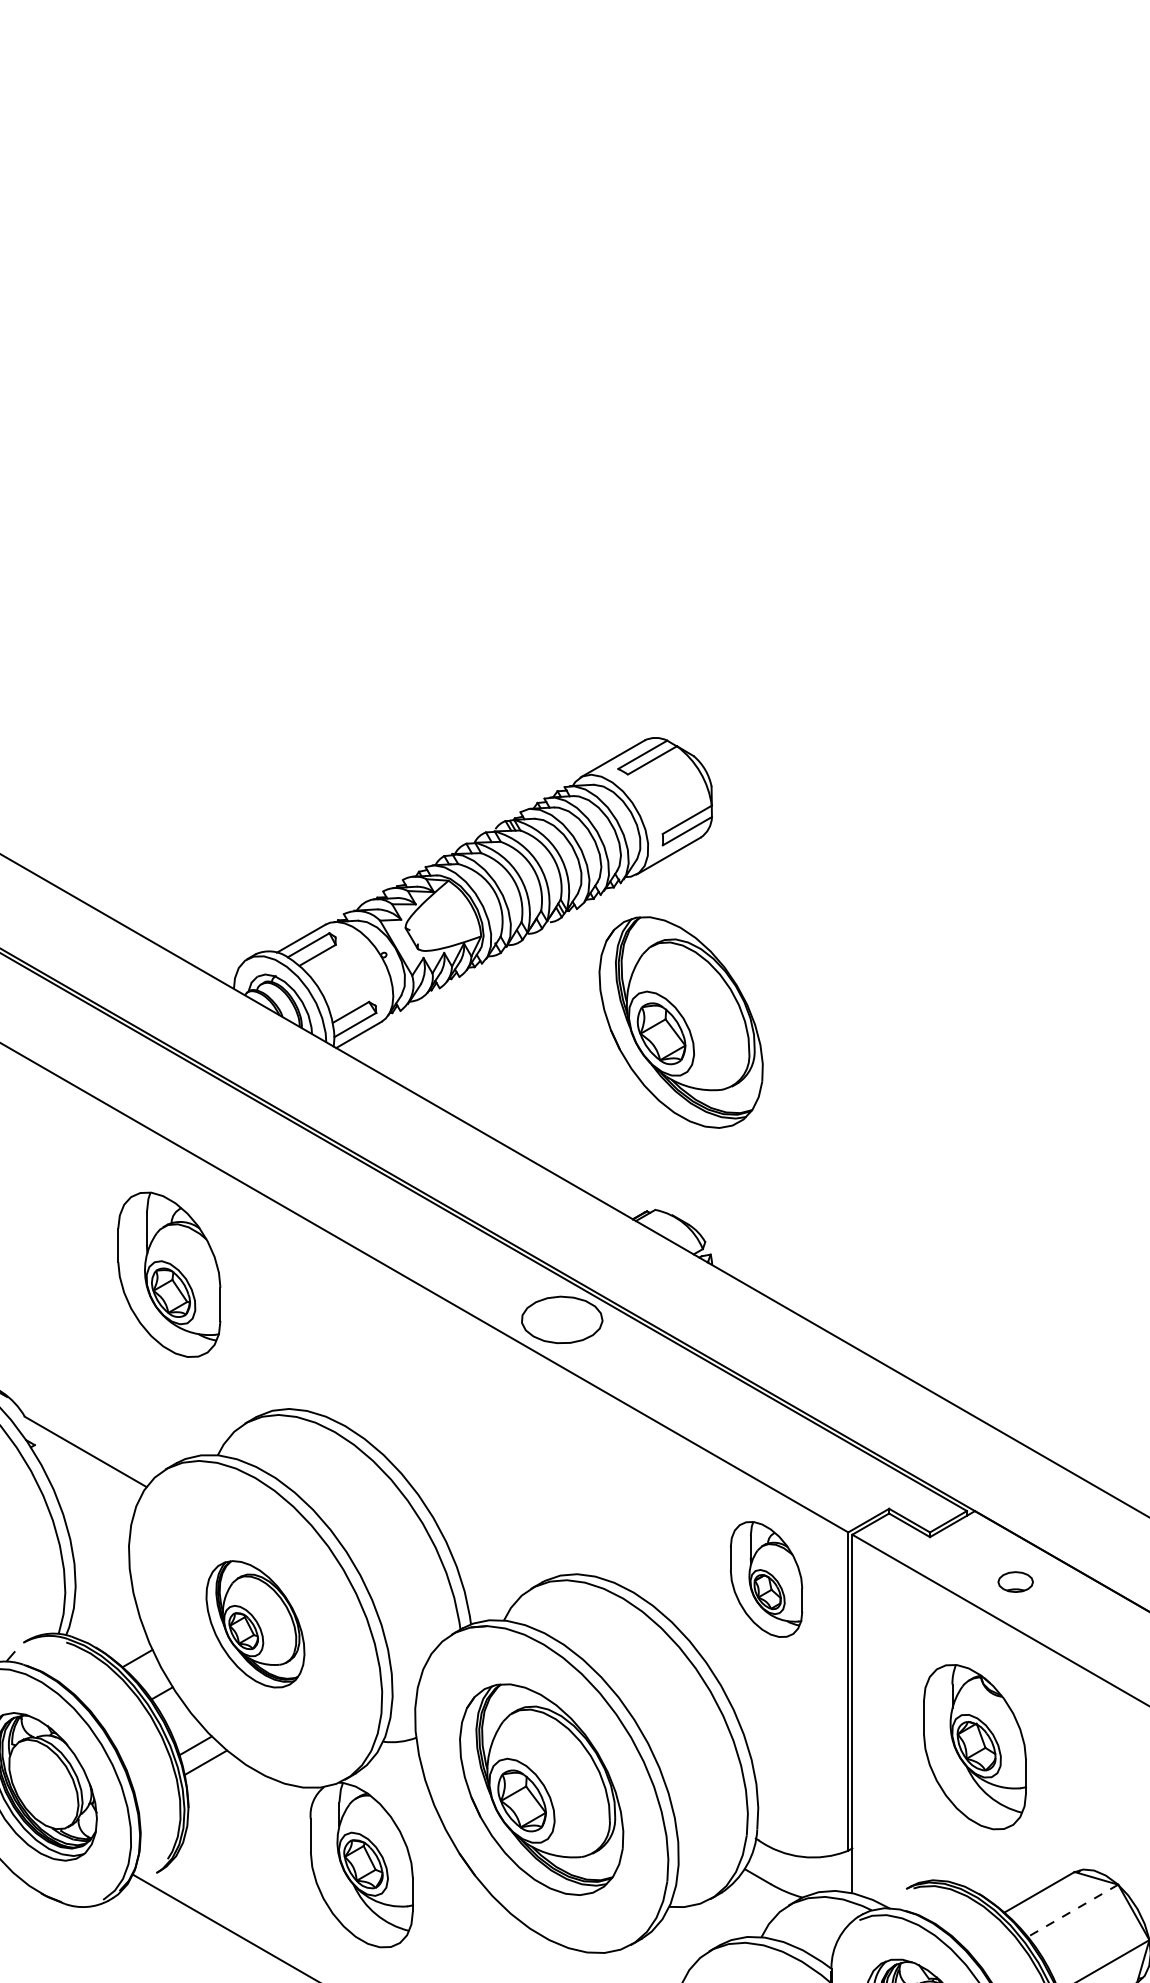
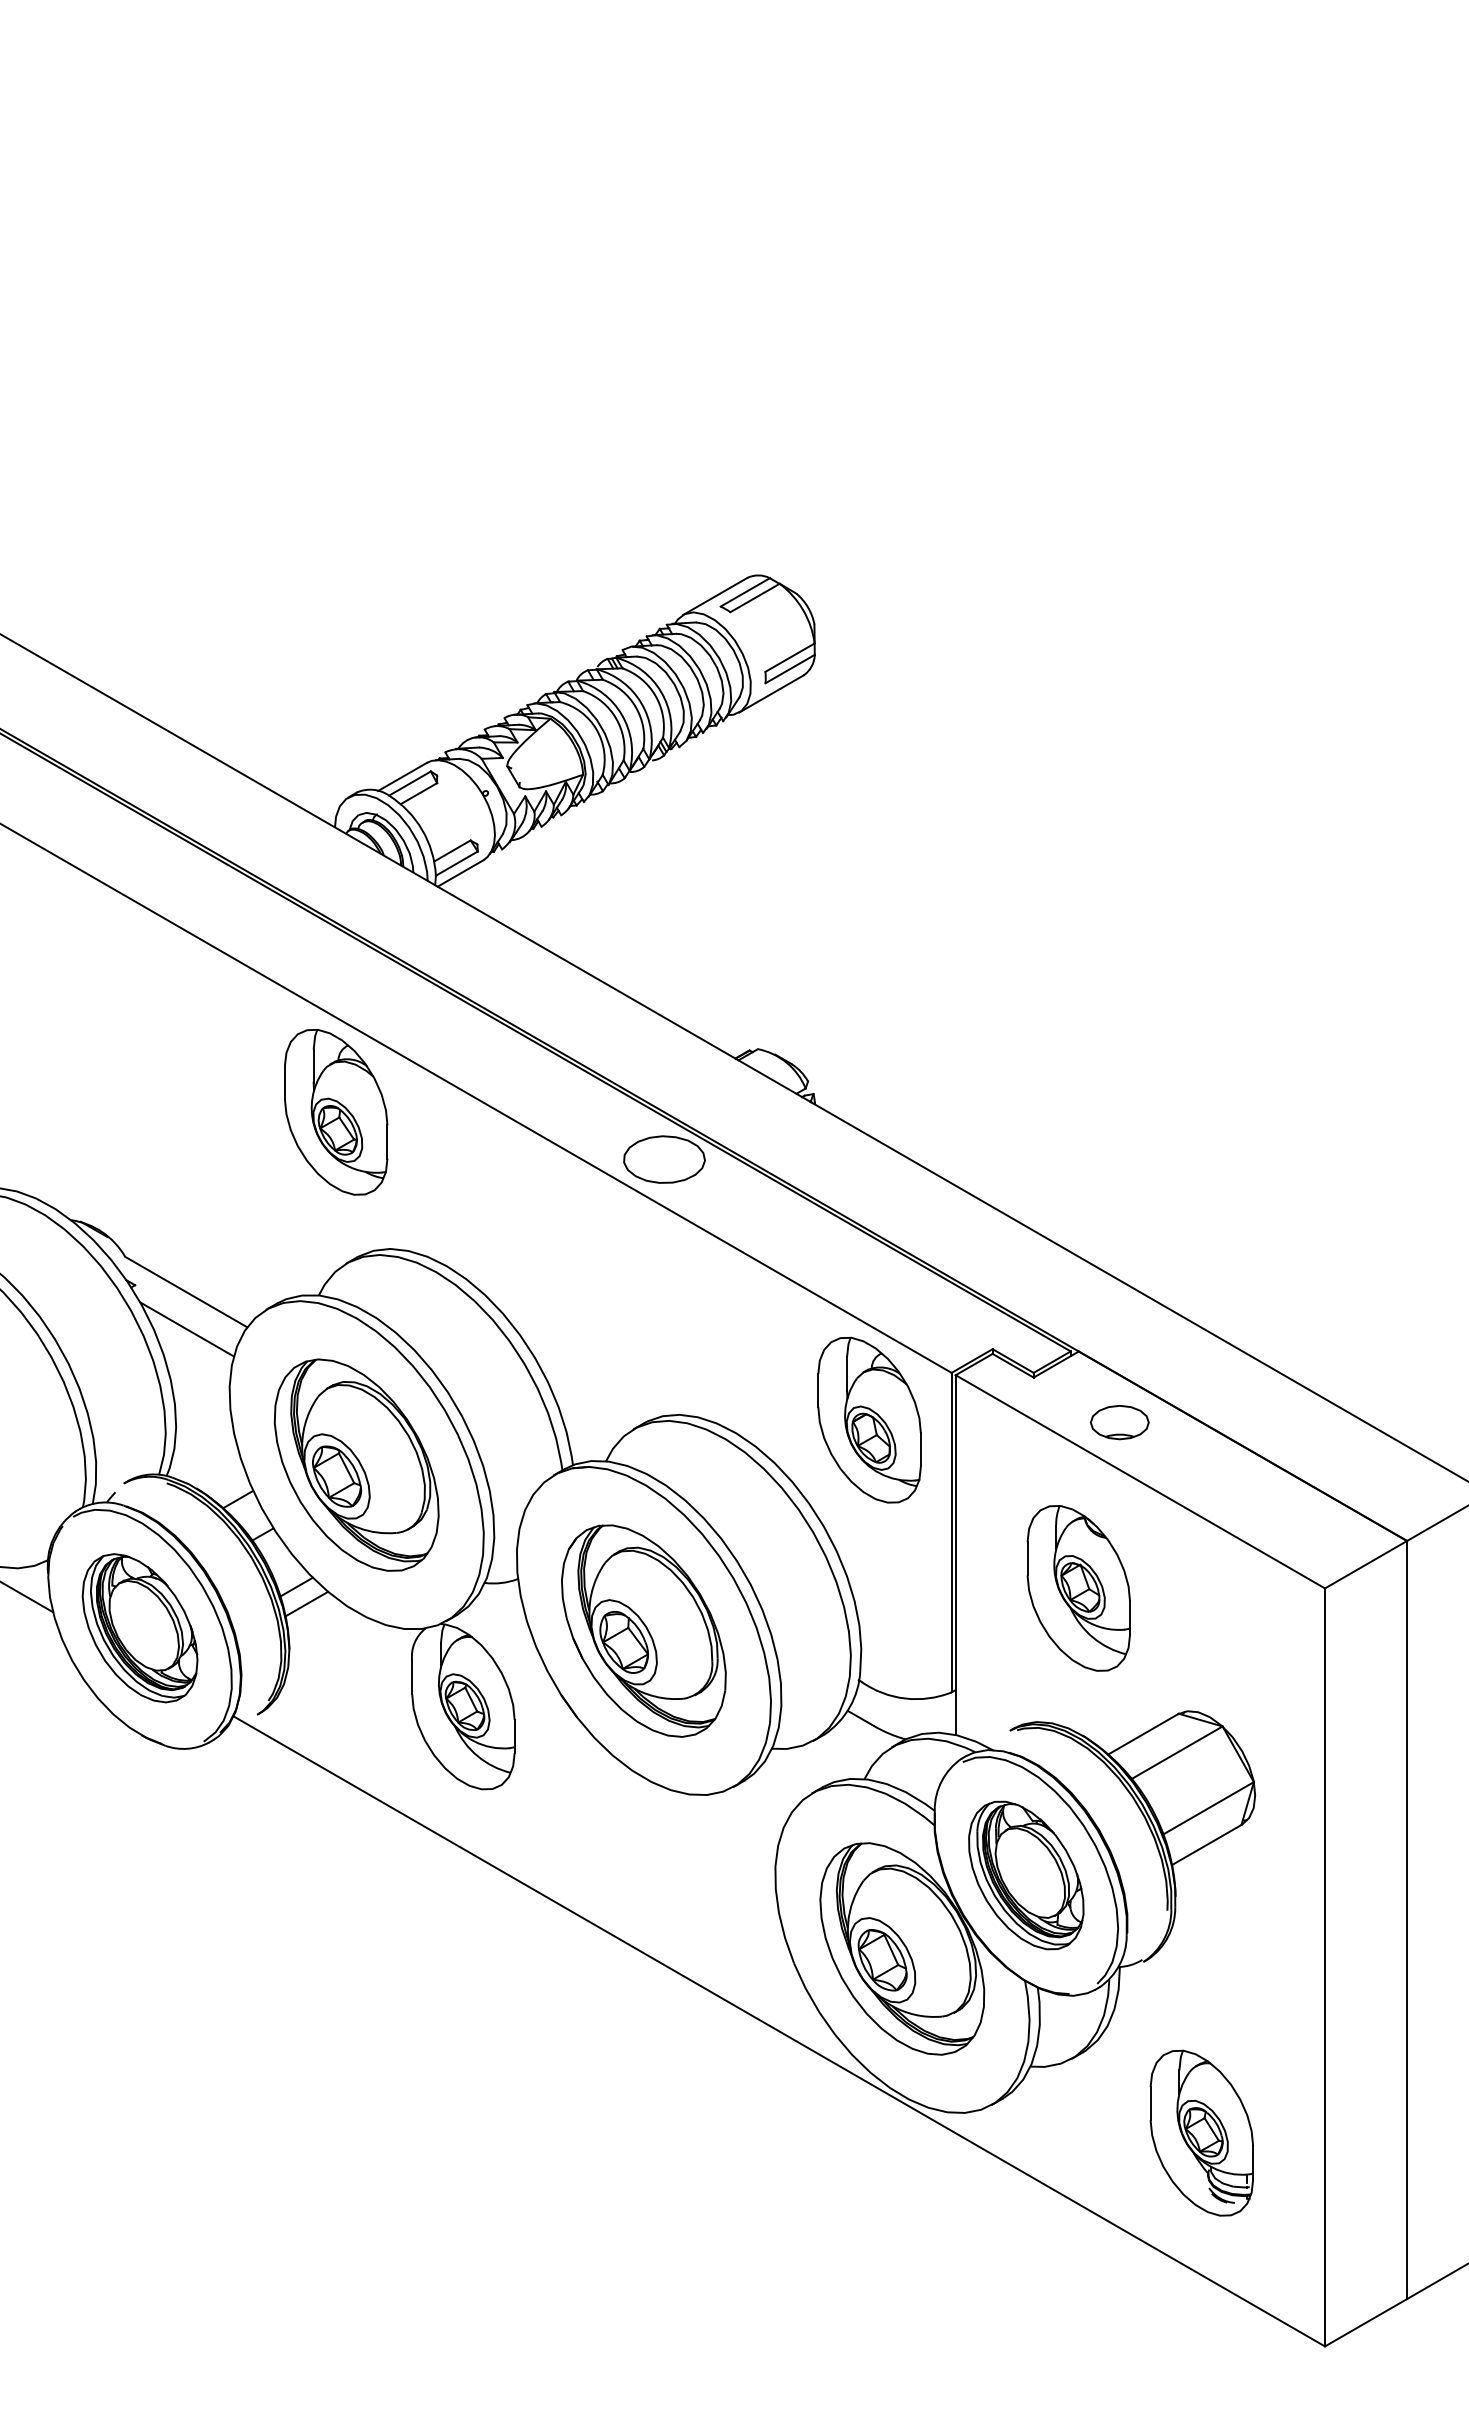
part: (680, 1021) -> (783, 860), removed
part: (169, 1274) -> (336, 1112), moved
line: (85, 1489) -> (186, 1329), added
part: (766, 1578) -> (869, 1419), size x1.43
part: (1015, 1581) -> (1119, 1422), size x1.67
part: (255, 1623) -> (356, 1464), size x1.67
line: (1073, 1910) -> (1177, 1752), dashed -> solid

